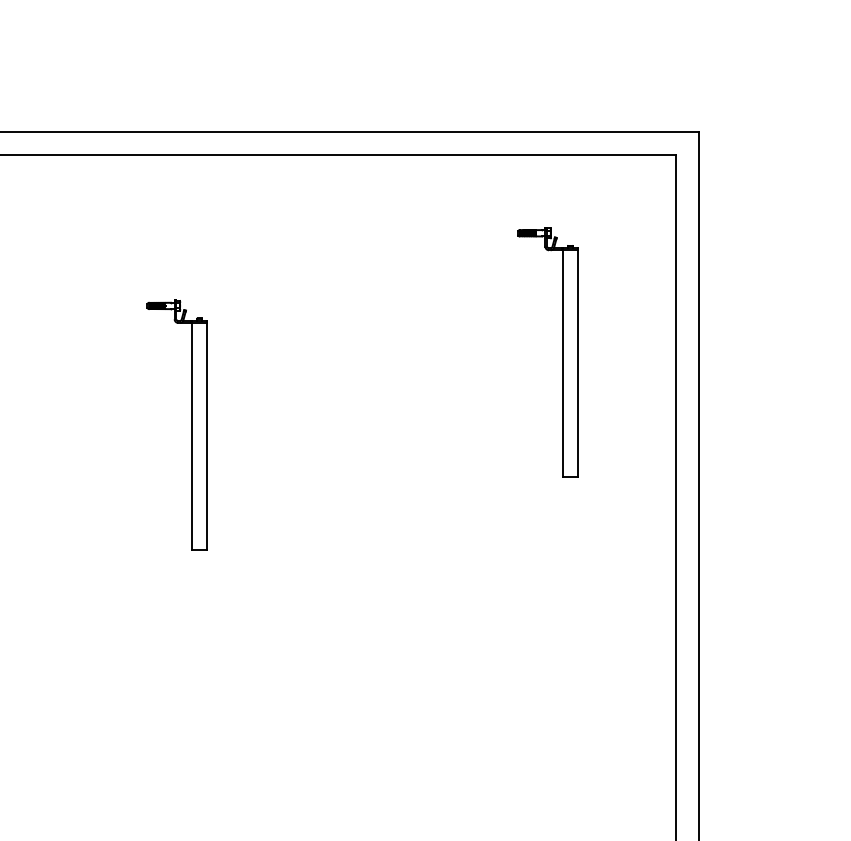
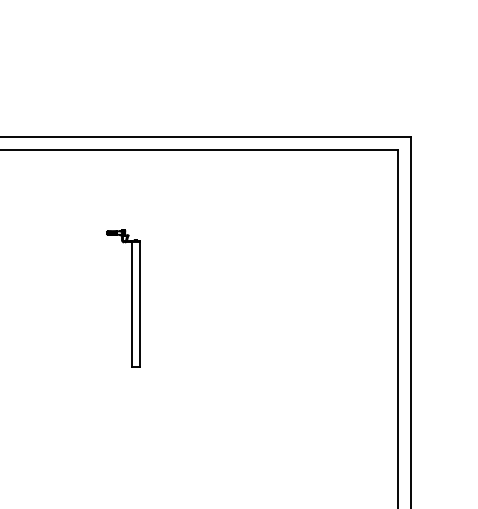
part: (562, 352) -> (335, 258), removed

